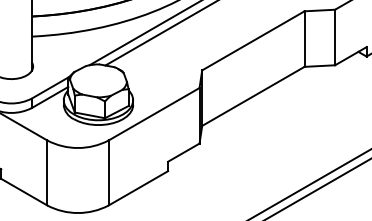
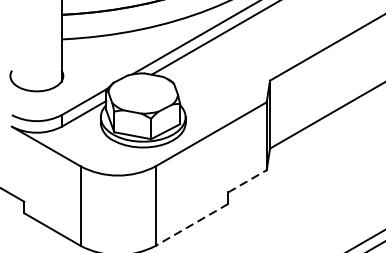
line: (184, 152) -> (248, 181), solid -> dashed
line: (137, 188) -> (190, 225), solid -> dashed

